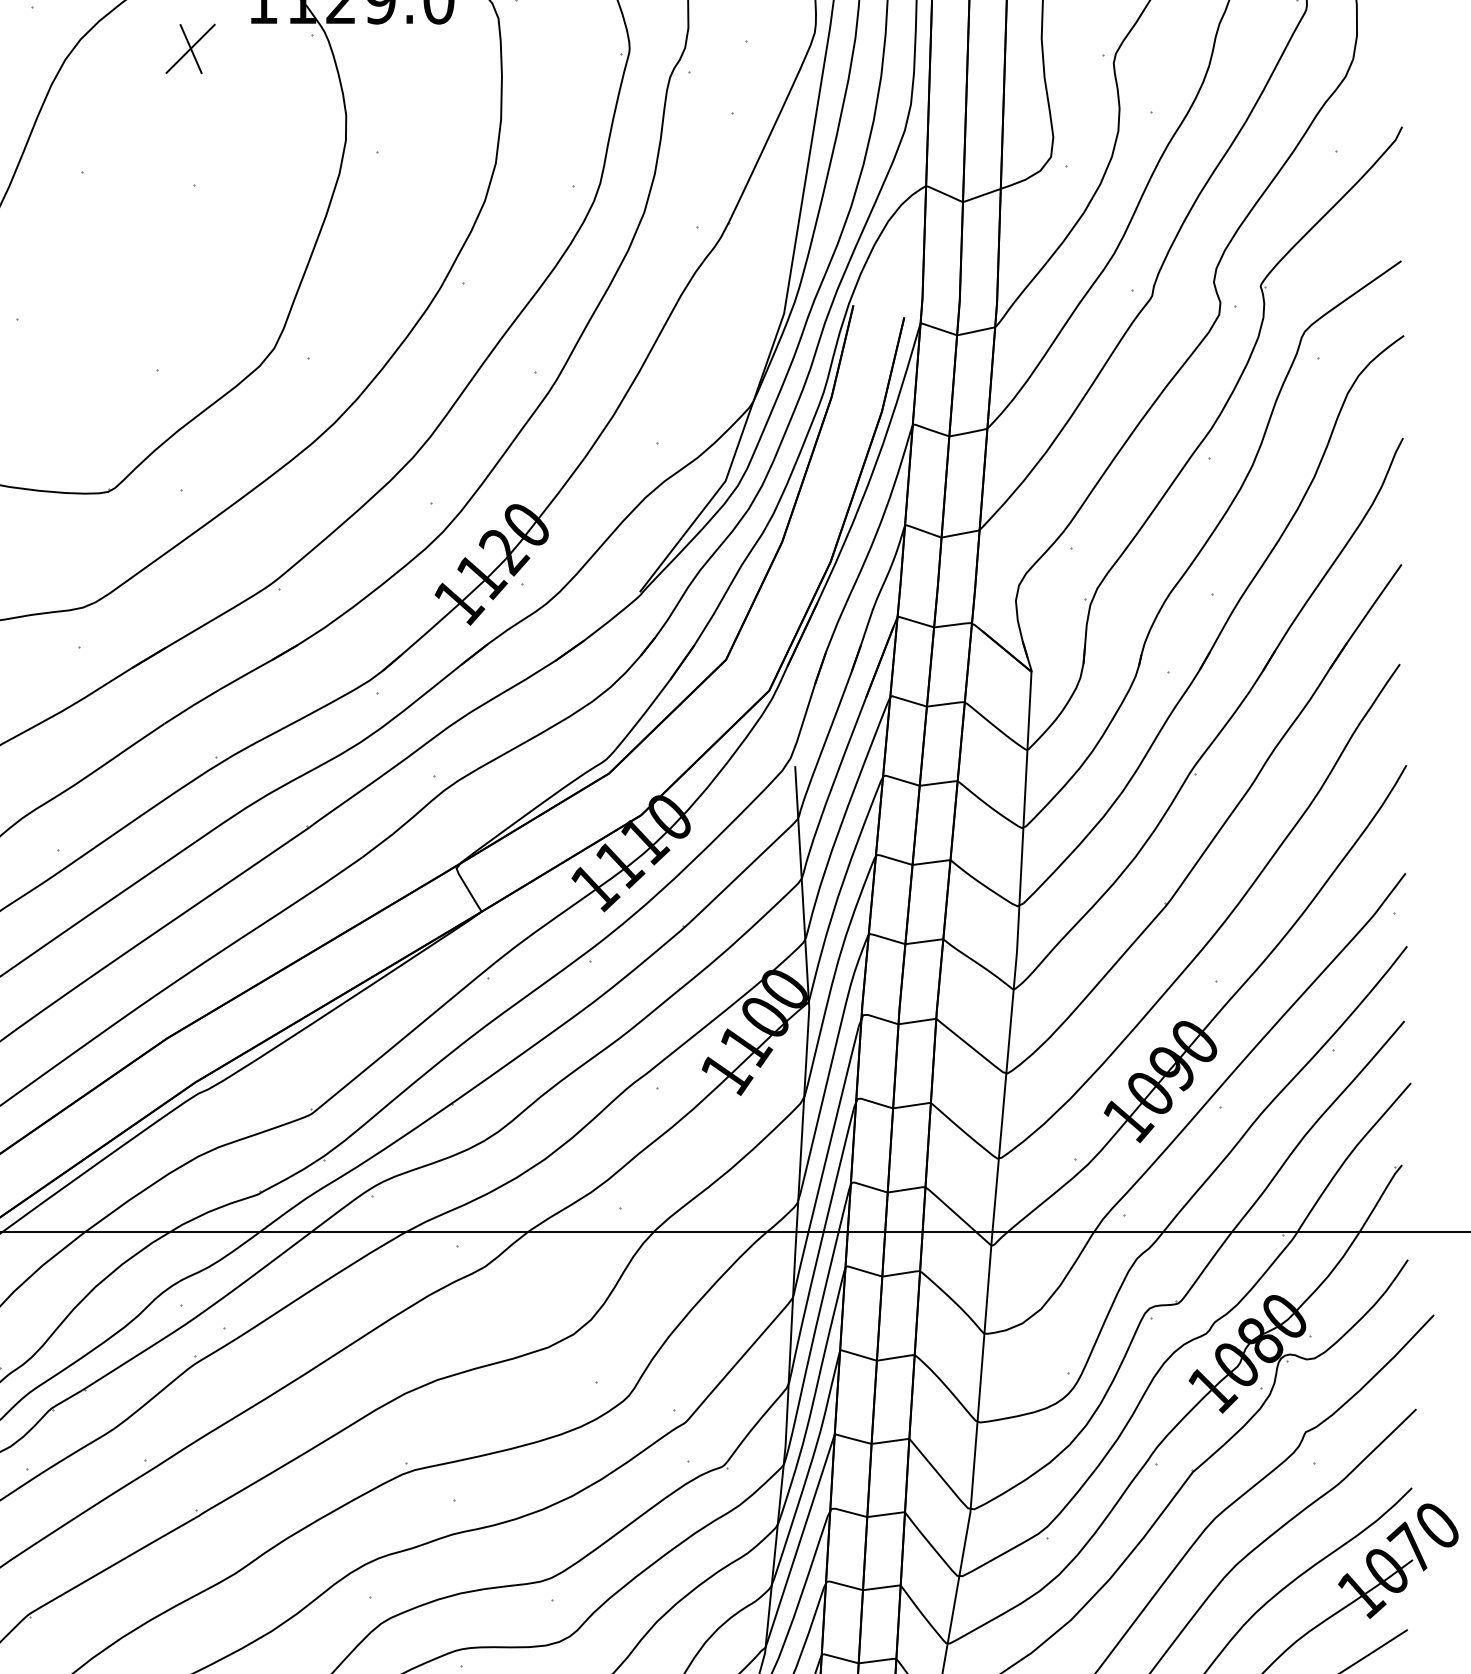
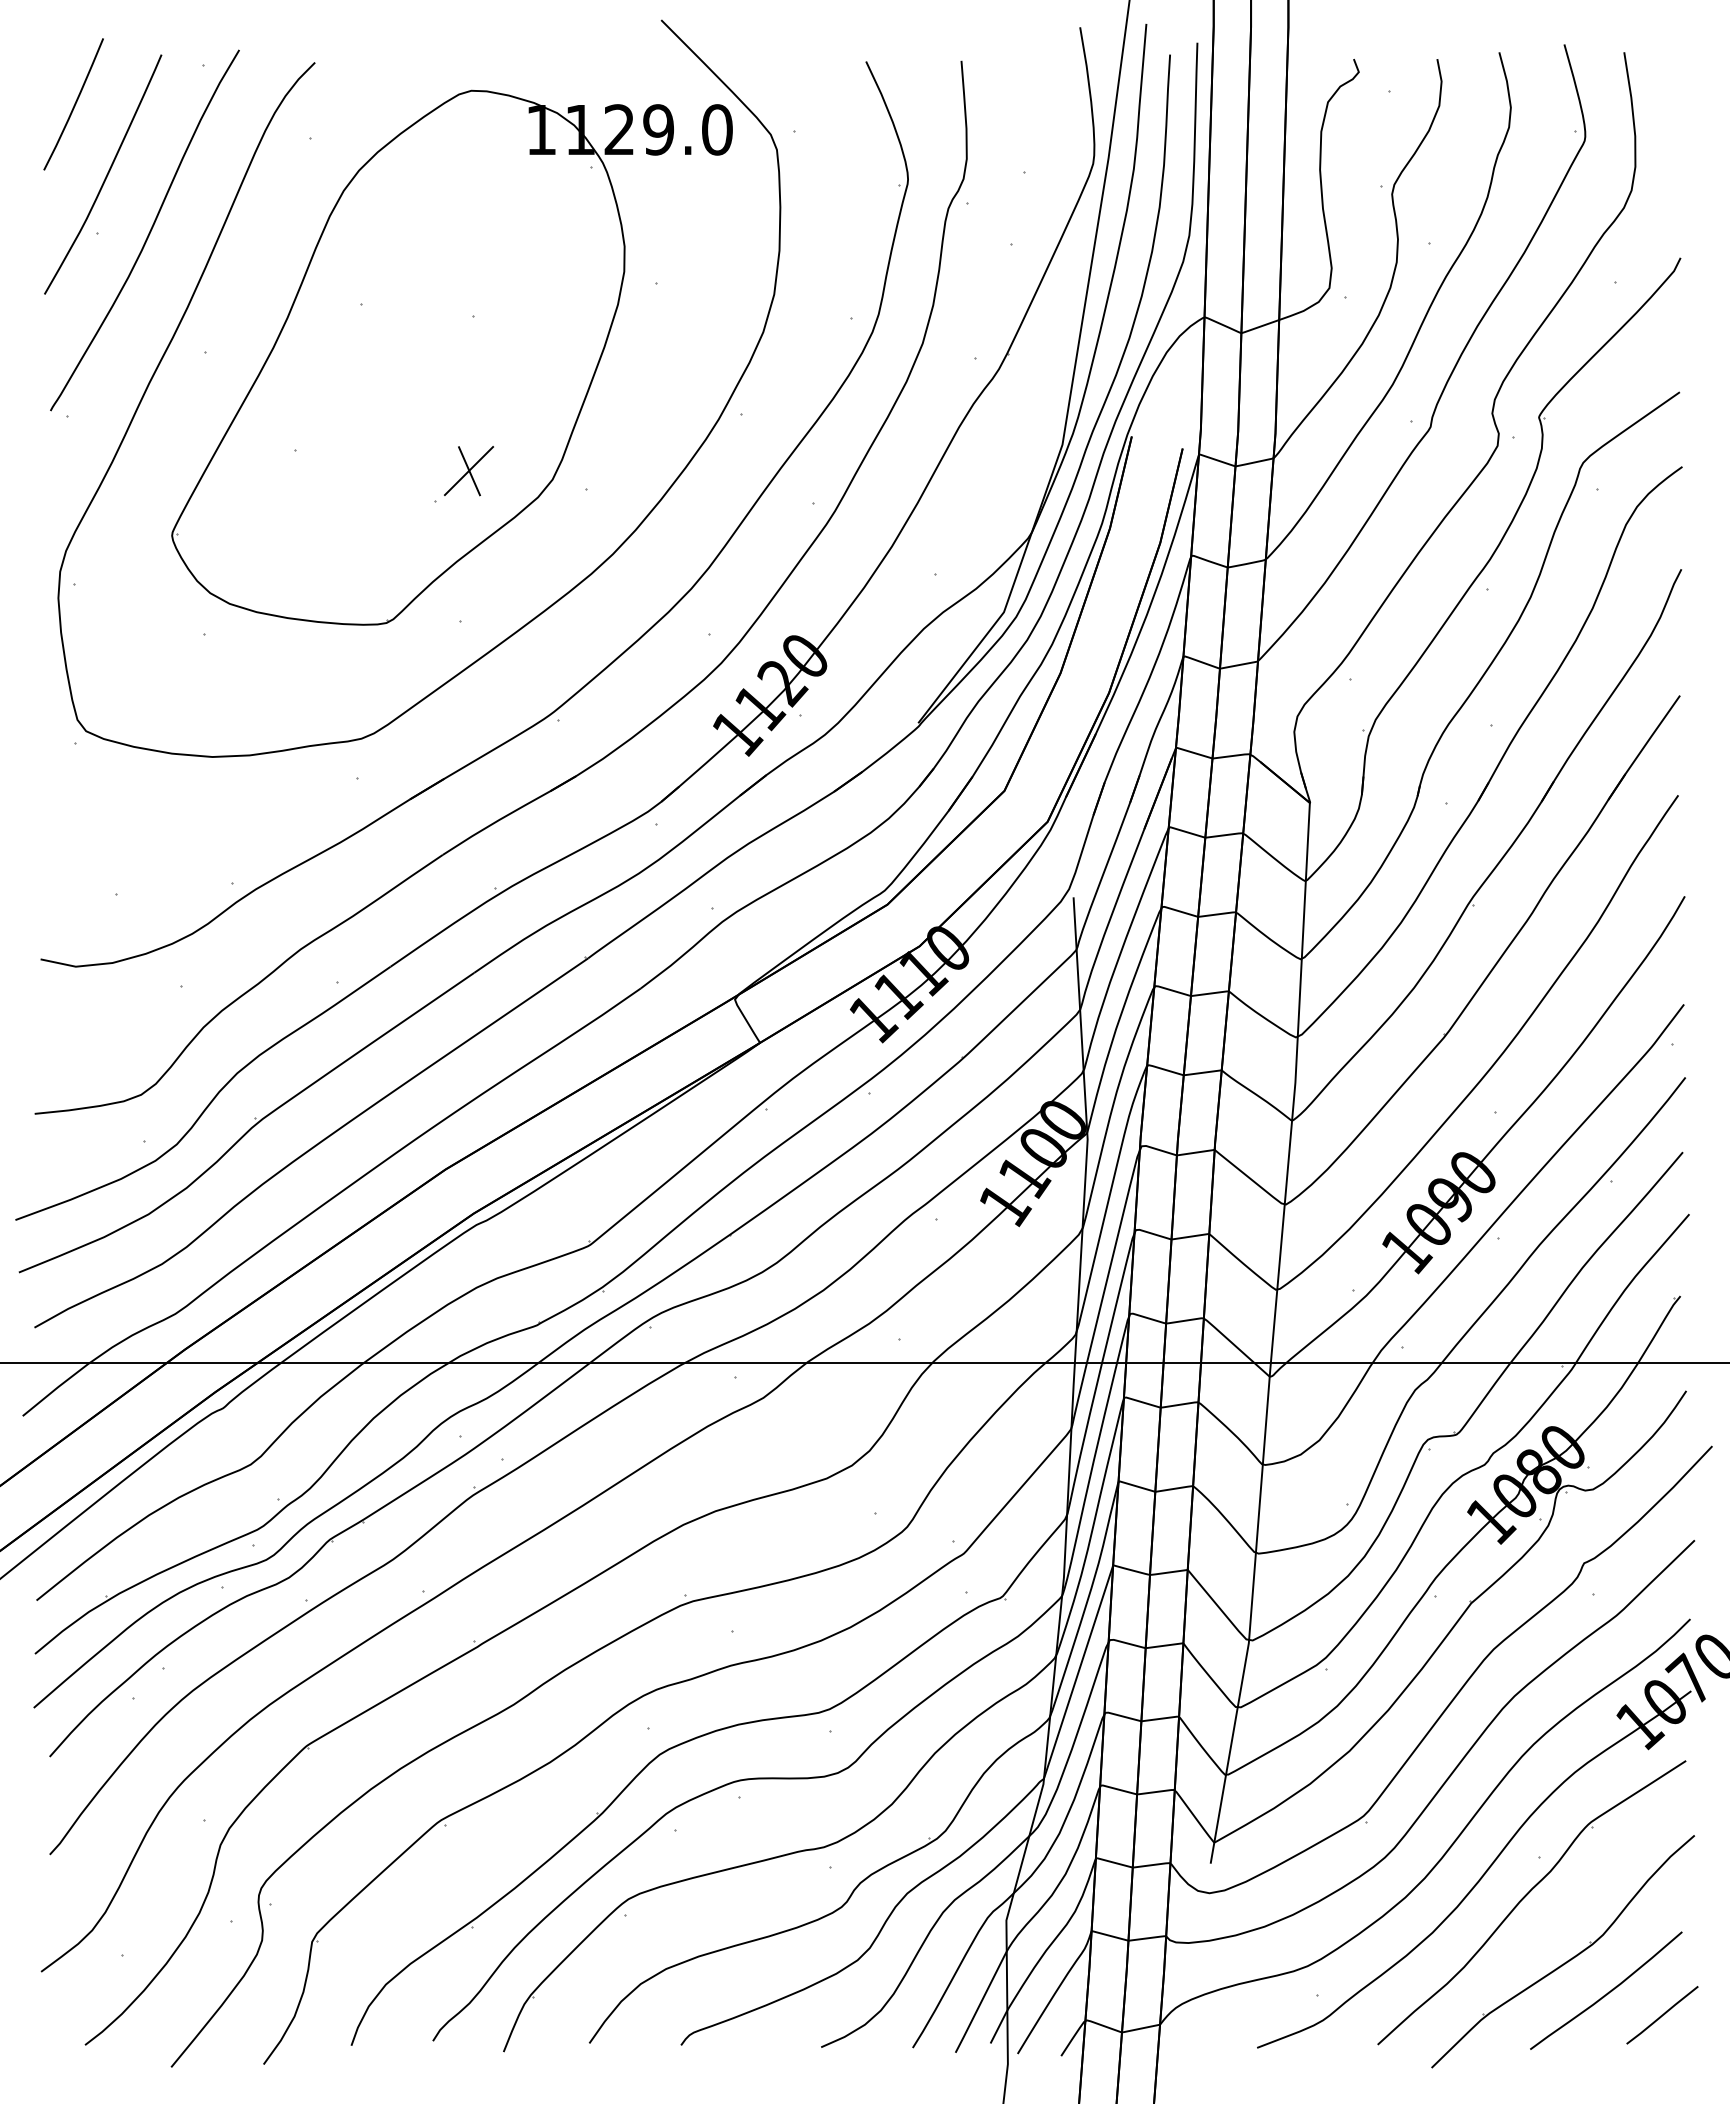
part: (190, 49) -> (468, 471), moved

